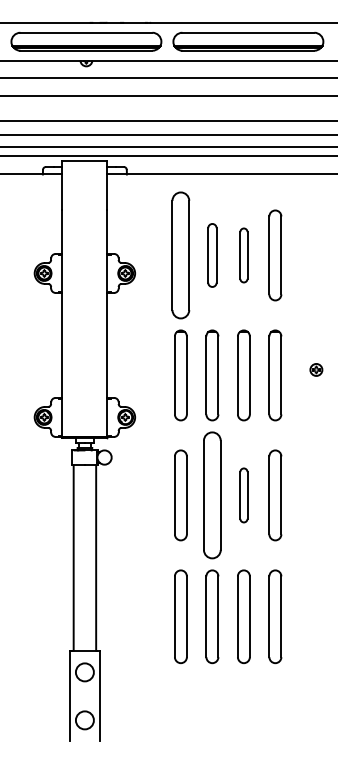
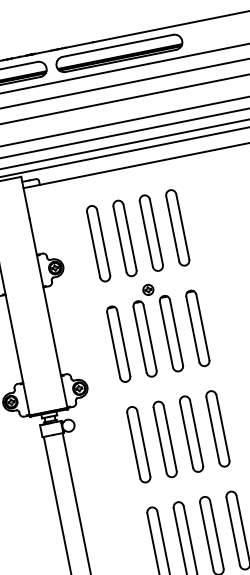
part: (180, 255) -> (98, 243), size x0.71
part: (212, 255) -> (125, 238), size x1.43
part: (243, 255) -> (151, 233), size x1.67
part: (316, 369) -> (148, 289), moved
part: (212, 495) -> (165, 439), size x0.71
part: (243, 495) -> (191, 434), size x1.67

